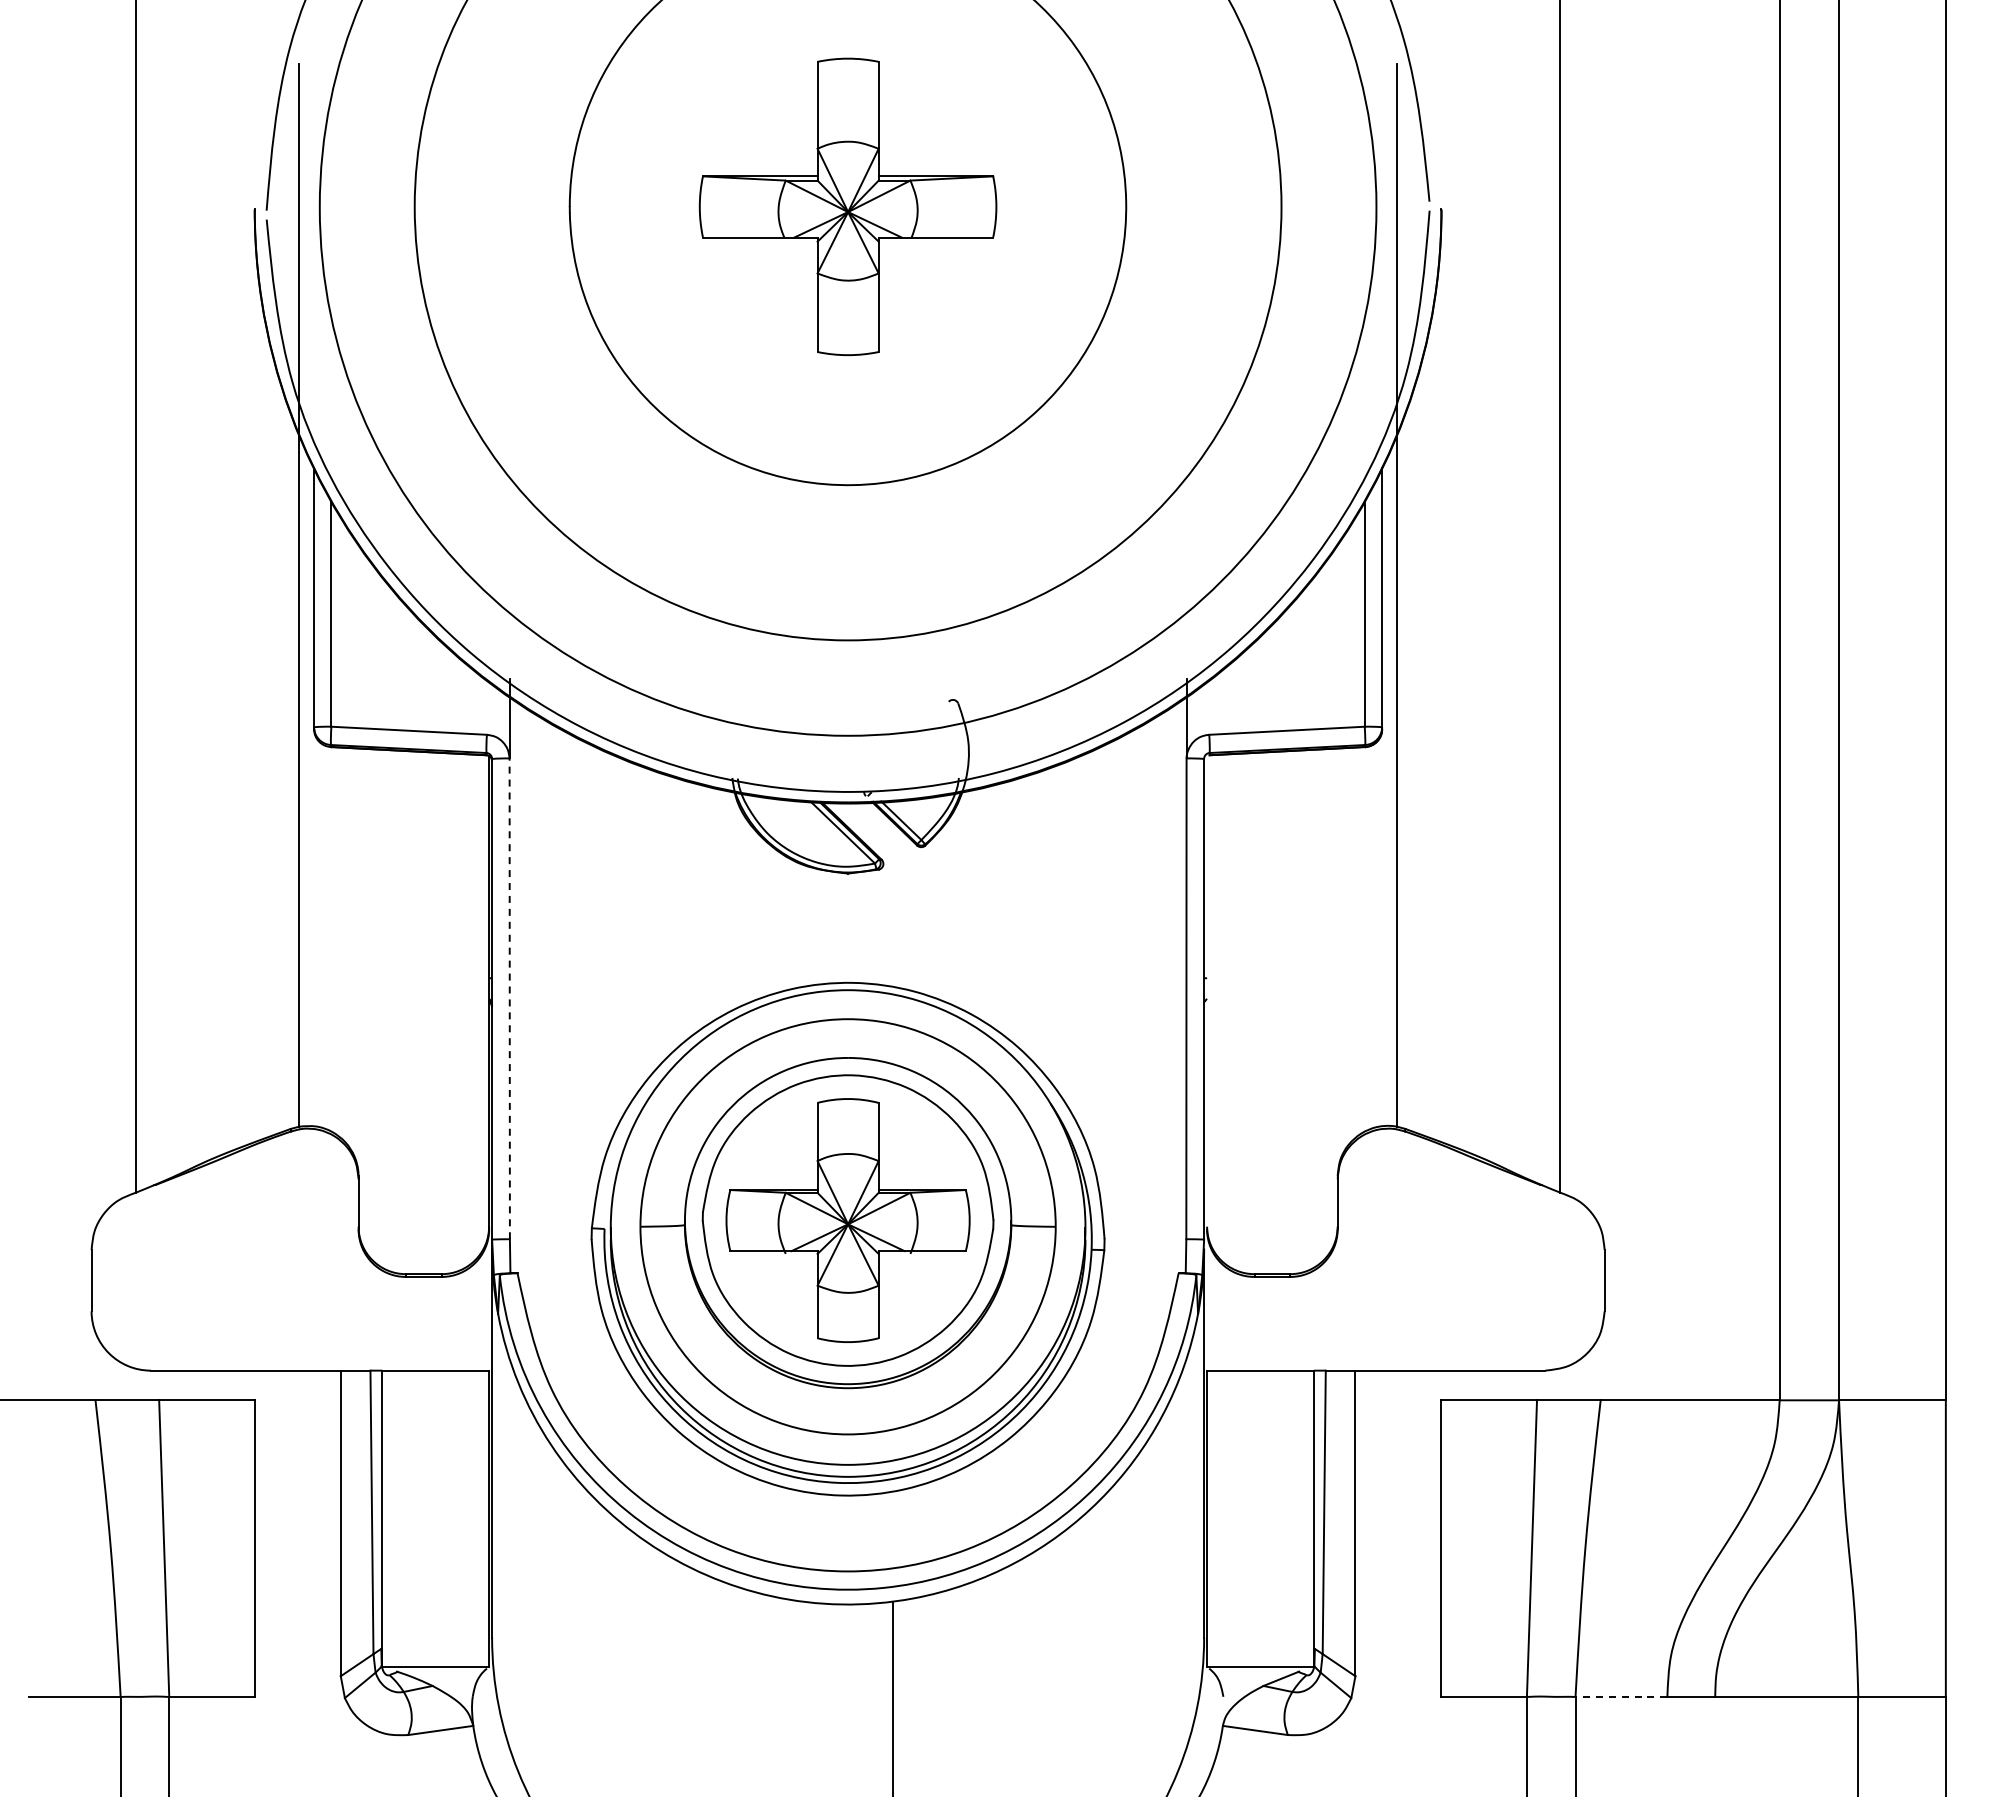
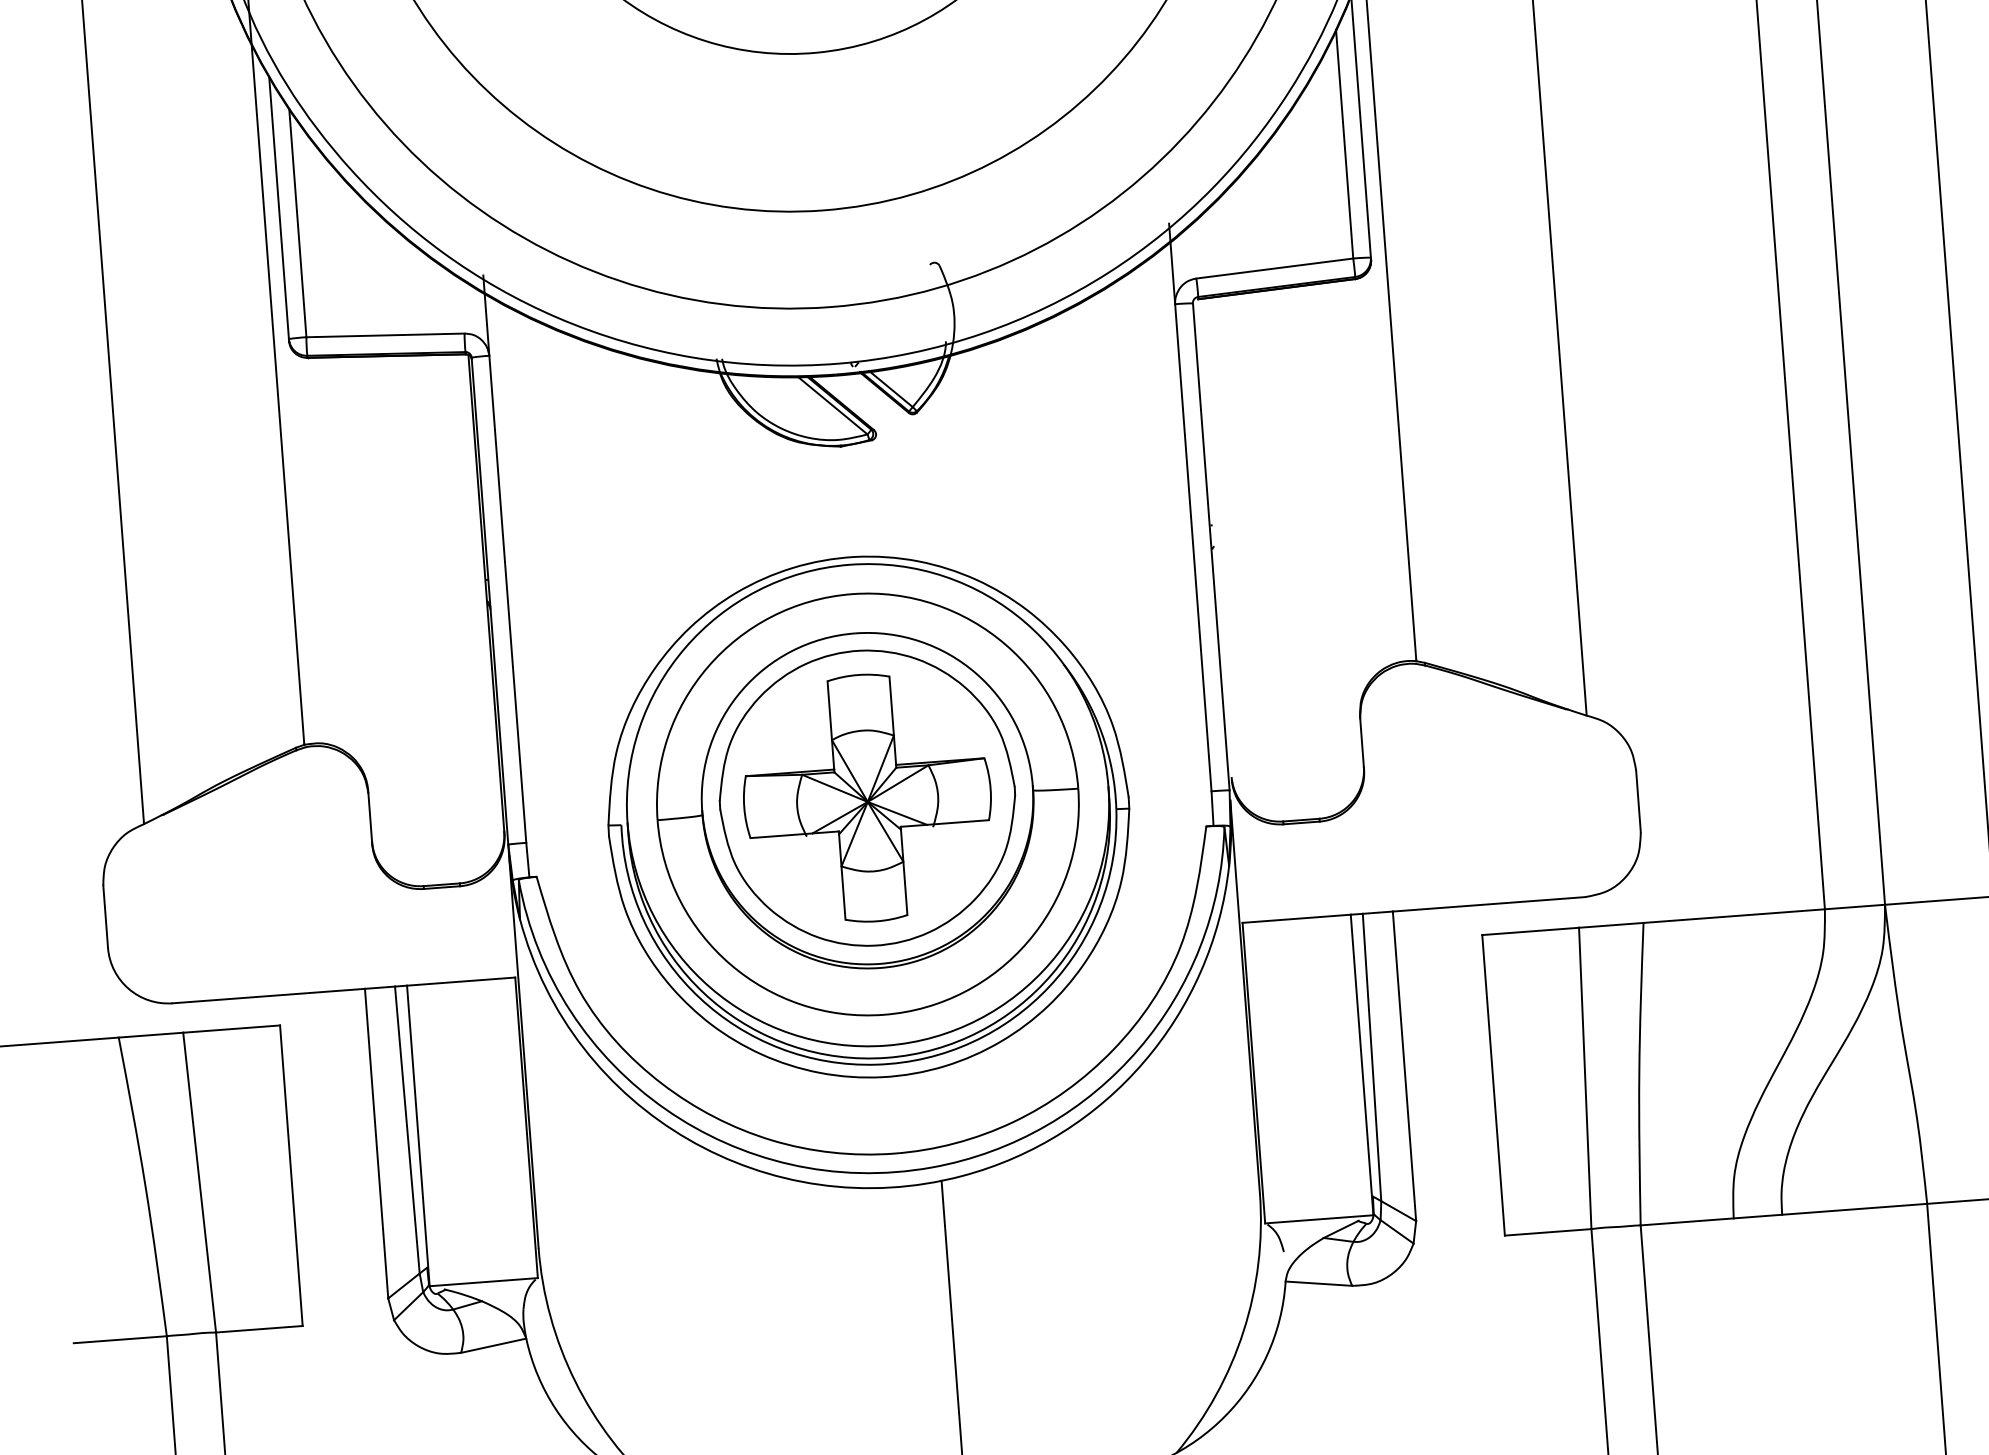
line: (509, 998) -> (507, 598), dashed -> solid
line: (1621, 1697) -> (1687, 1222), dashed -> solid

